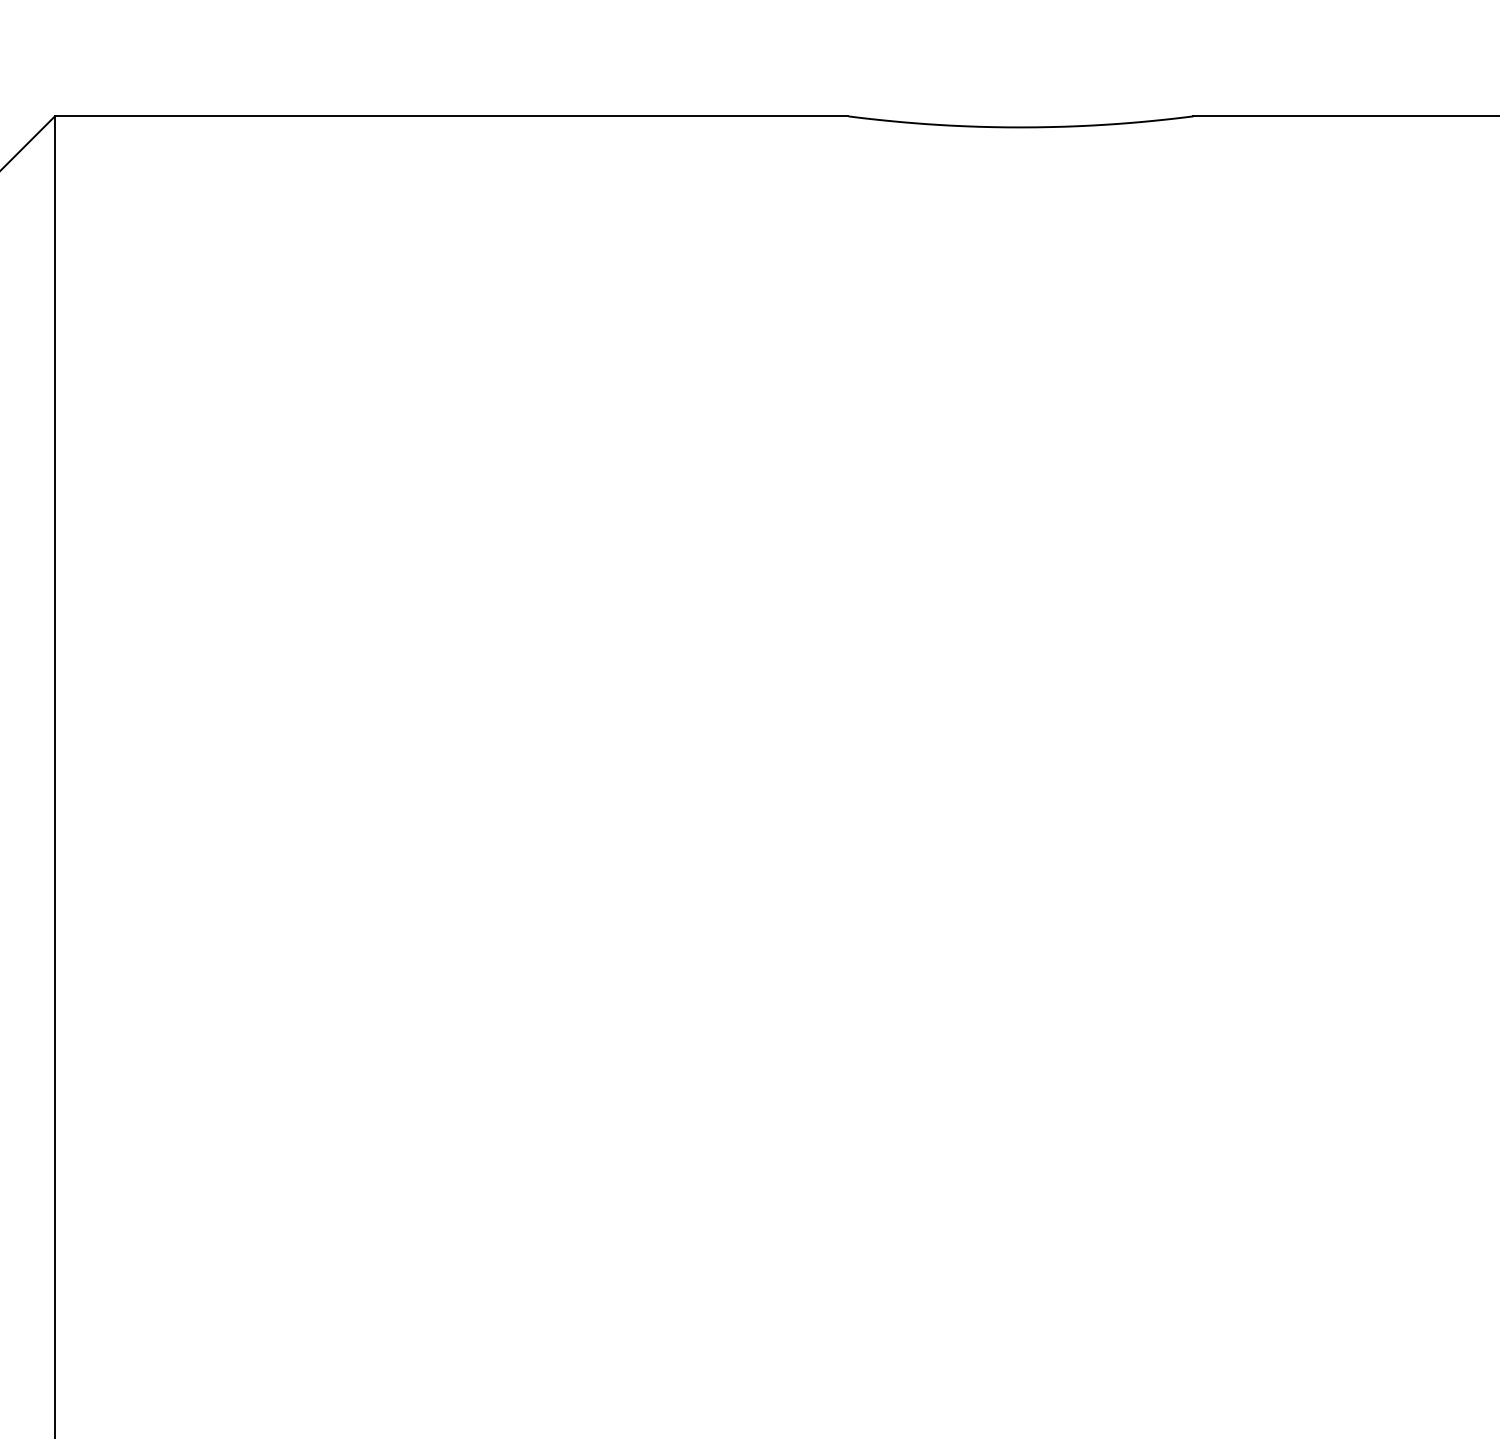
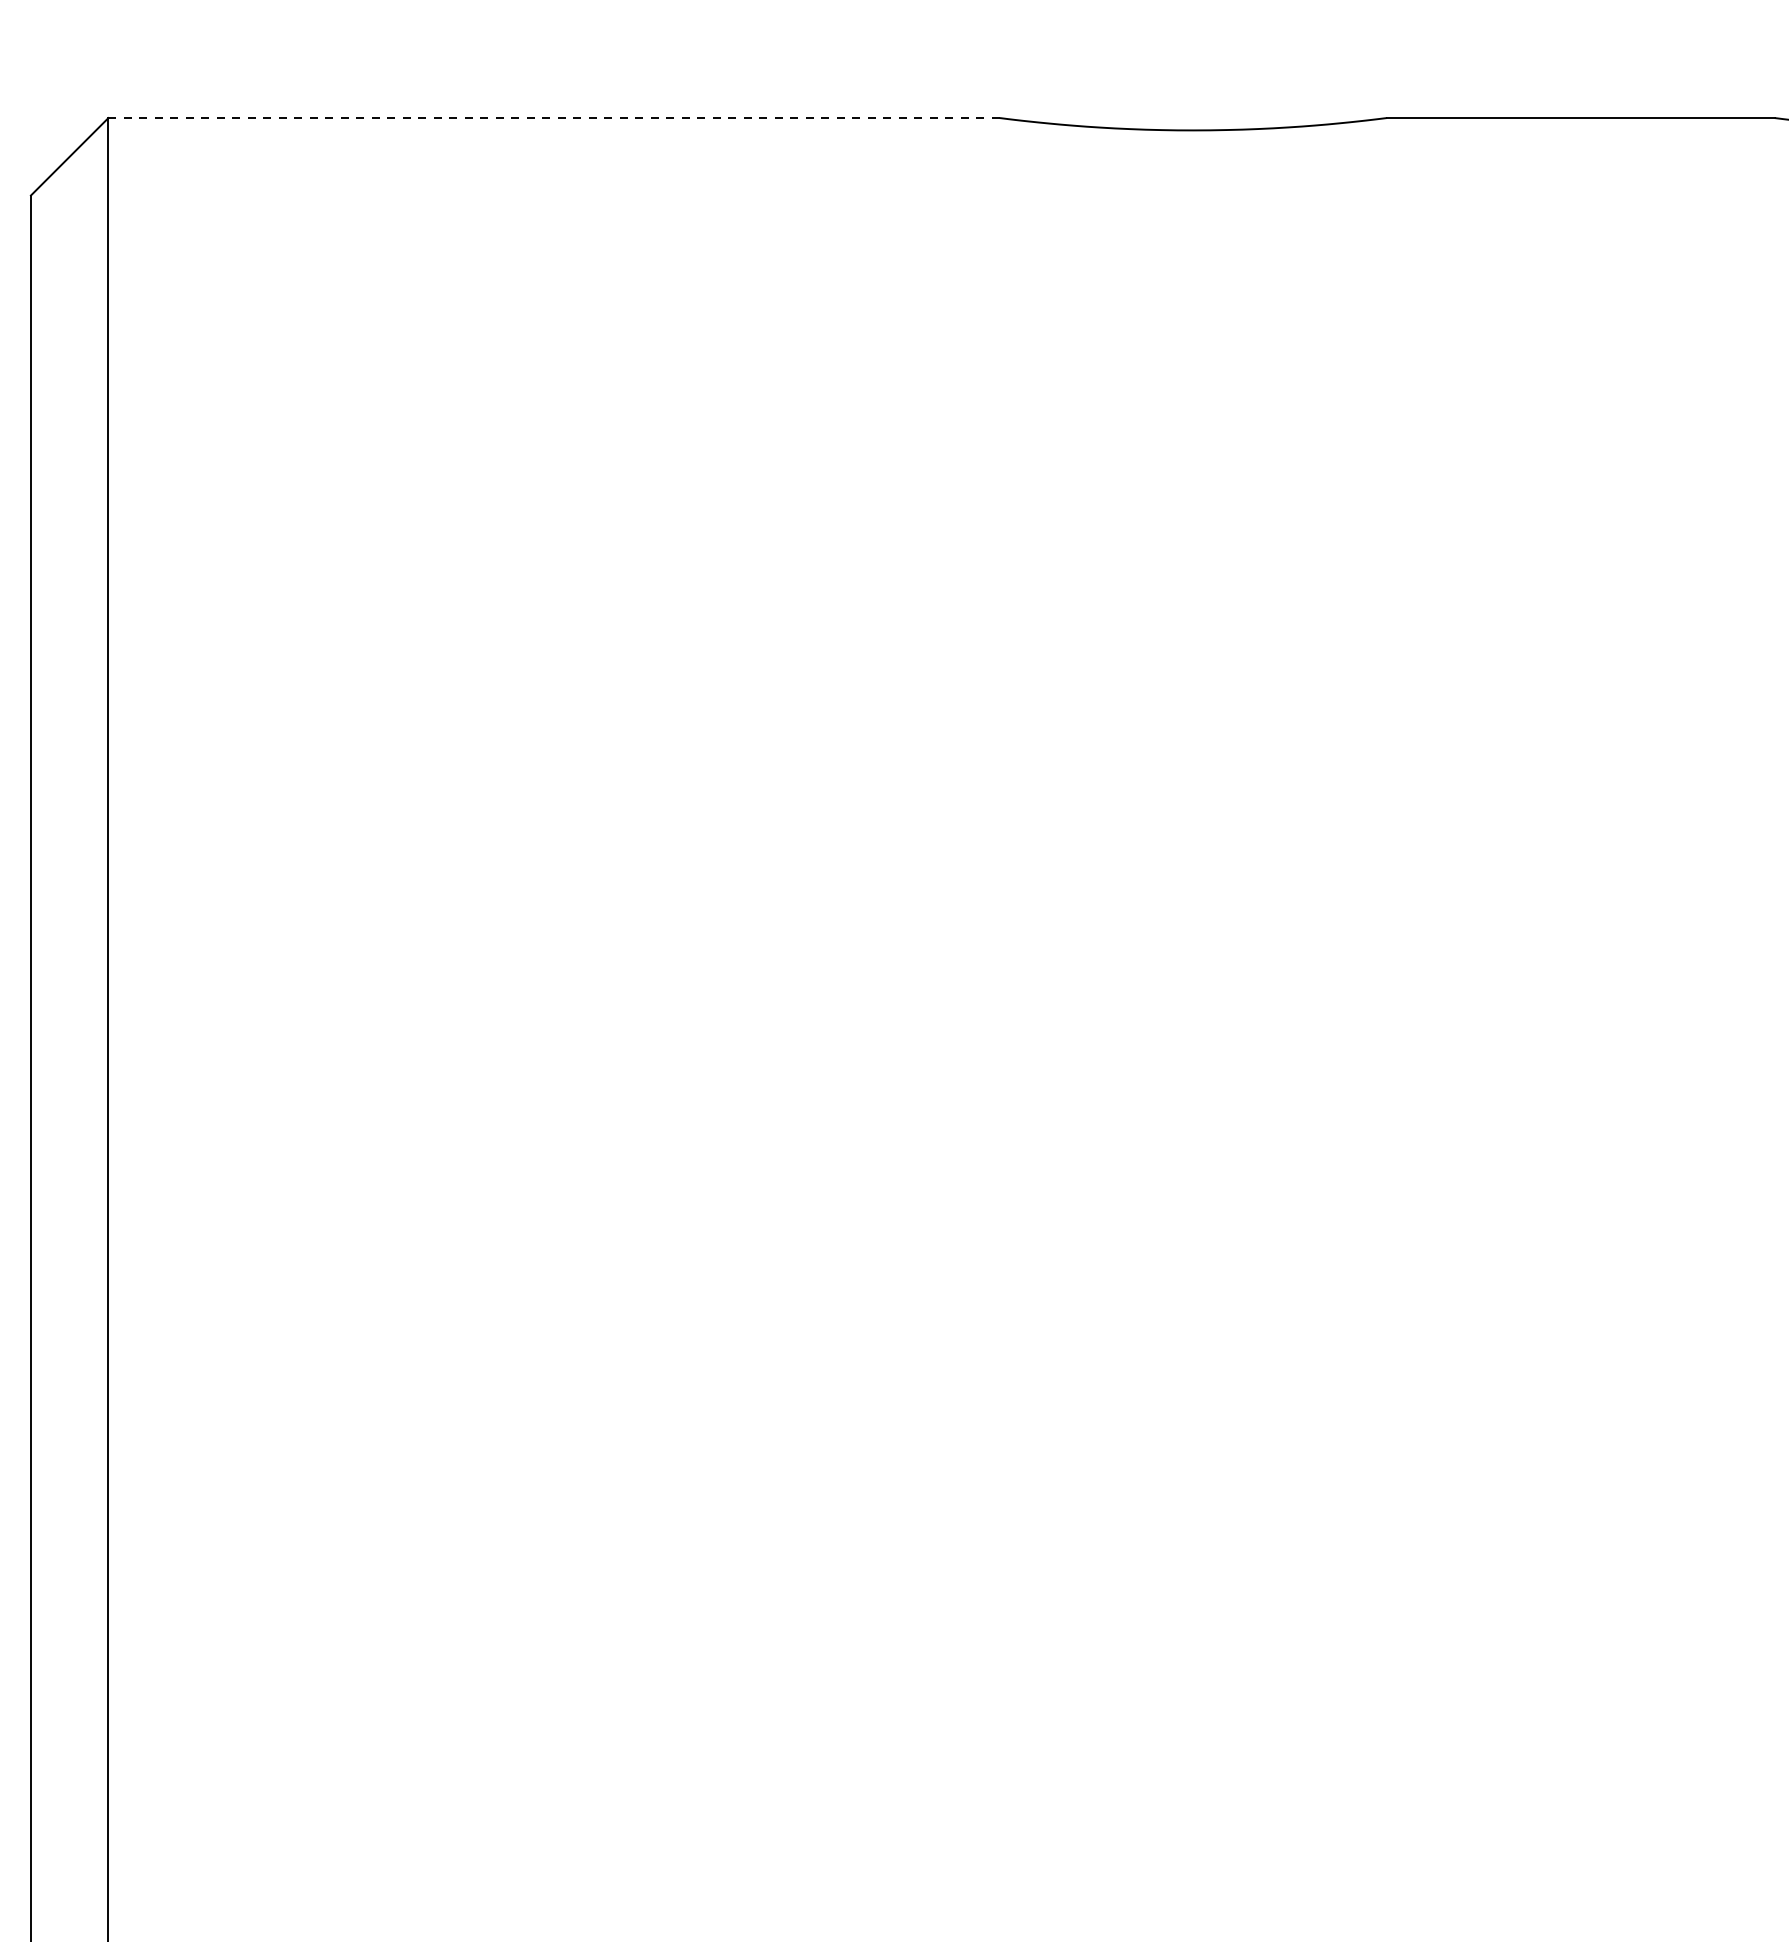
line: (452, 116) -> (554, 118), solid -> dashed

